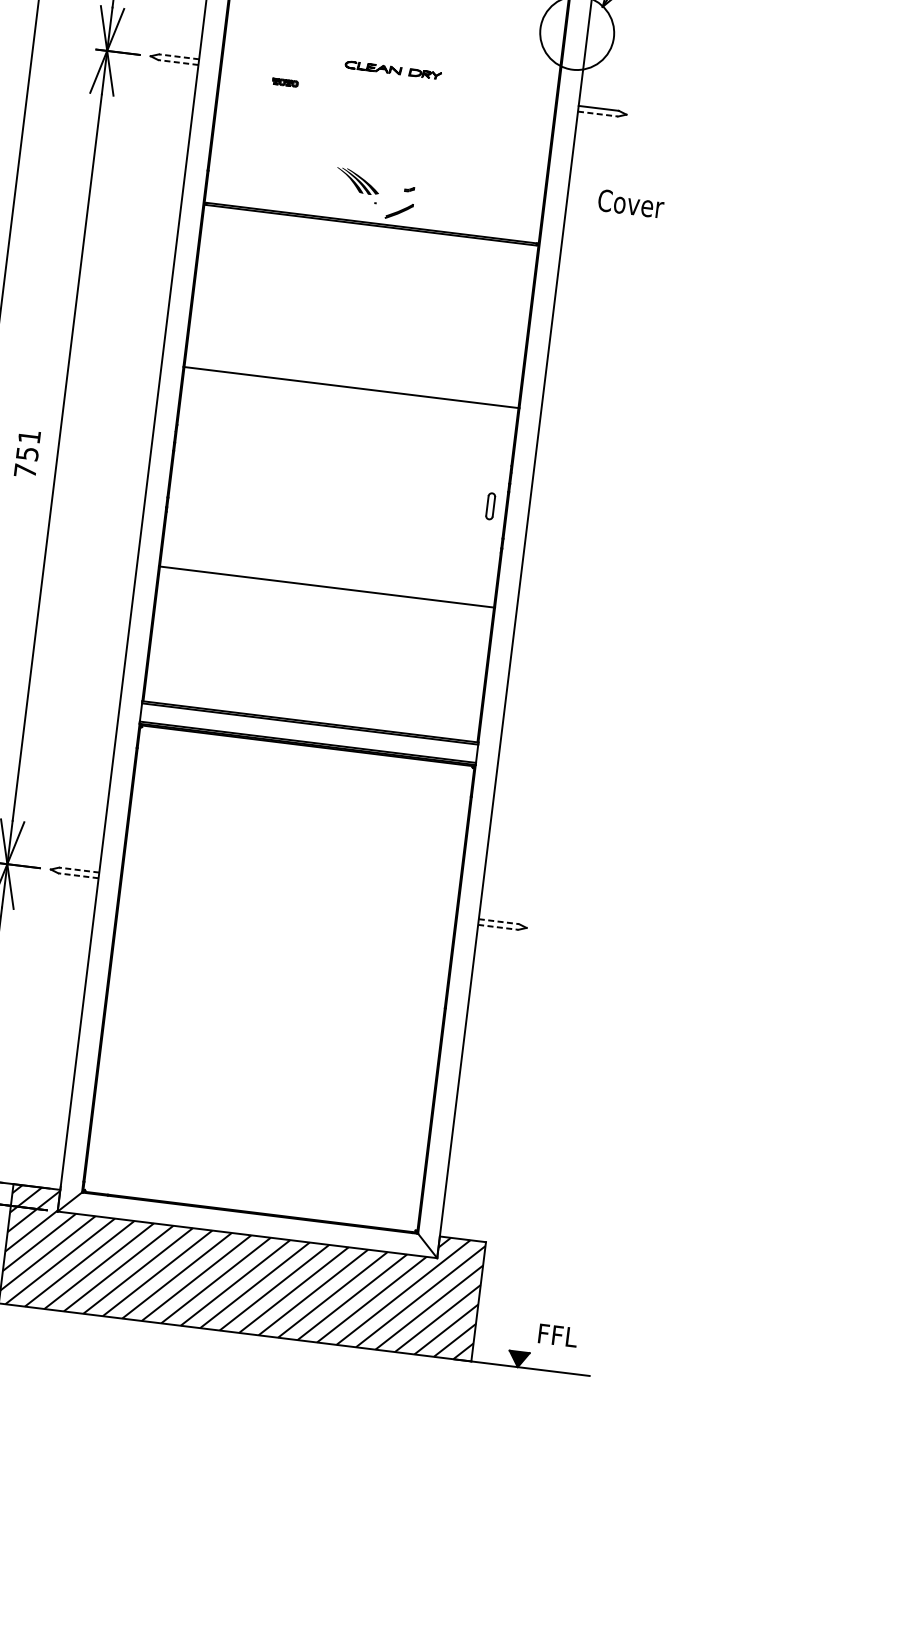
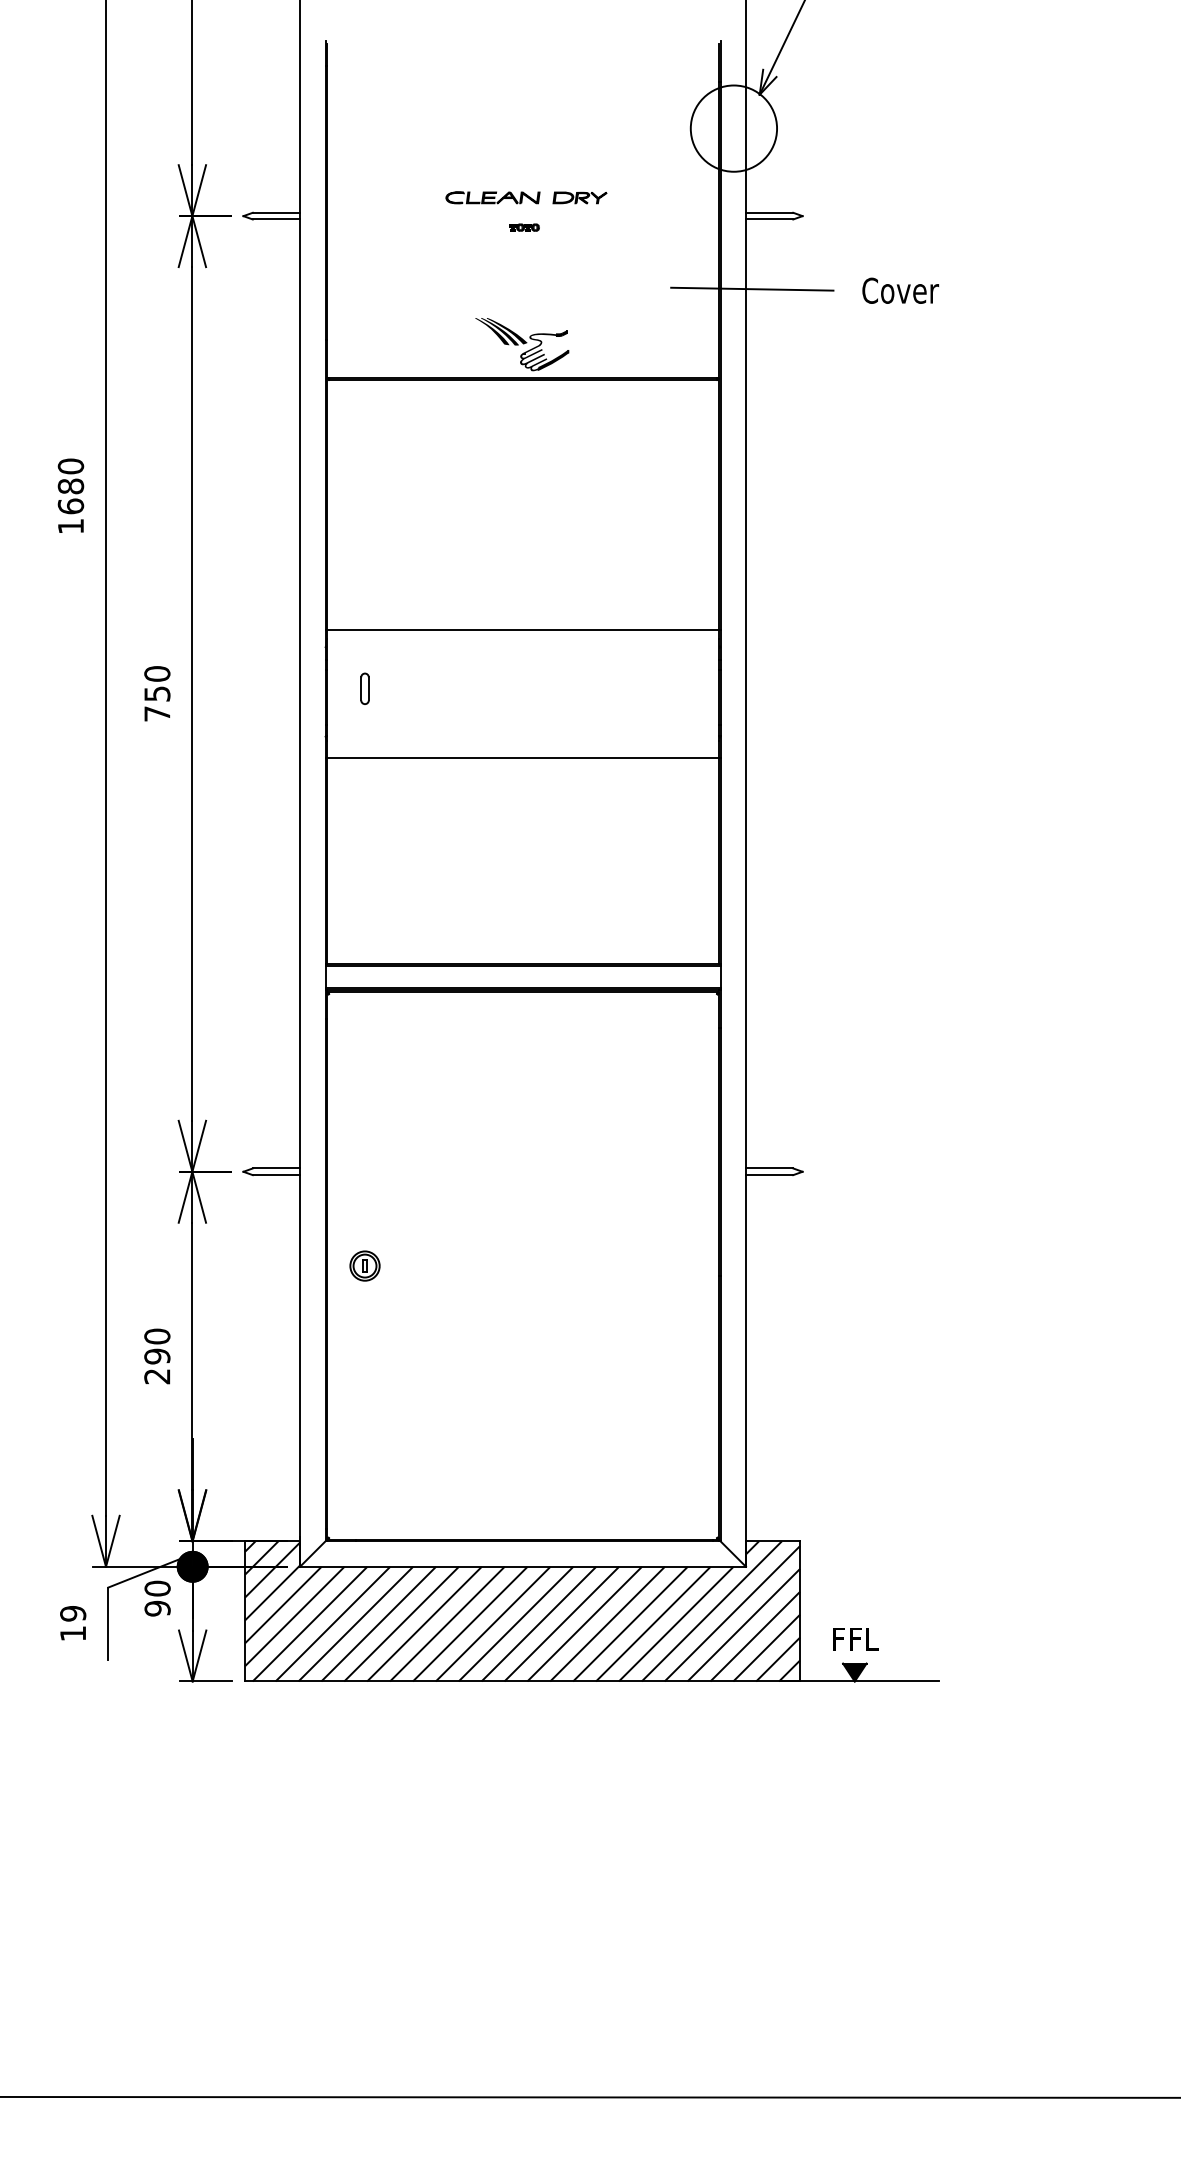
line: (179, 56) -> (276, 212), dashed -> solid
line: (178, 62) -> (276, 219), dashed -> solid
part: (393, 69) -> (526, 197), size x1.43
part: (285, 82) -> (524, 227), moved
line: (597, 114) -> (769, 219), dashed -> solid
line: (576, 171) -> (752, 288), added
fill: (391, 202) -> (543, 351), added
text: (631, 203) -> (900, 290), moved
line: (351, 387) -> (522, 630), moved
text: (29, 436) -> (157, 673), 751 -> 750
part: (490, 505) -> (364, 688), moved
line: (326, 586) -> (522, 757), moved
line: (79, 870) -> (276, 1168), dashed -> solid
line: (78, 876) -> (276, 1175), dashed -> solid
line: (498, 921) -> (769, 1168), dashed -> solid
line: (498, 927) -> (769, 1175), dashed -> solid
part: (144, 961) -> (364, 1265), added
text: (557, 1335) -> (855, 1639), moved

